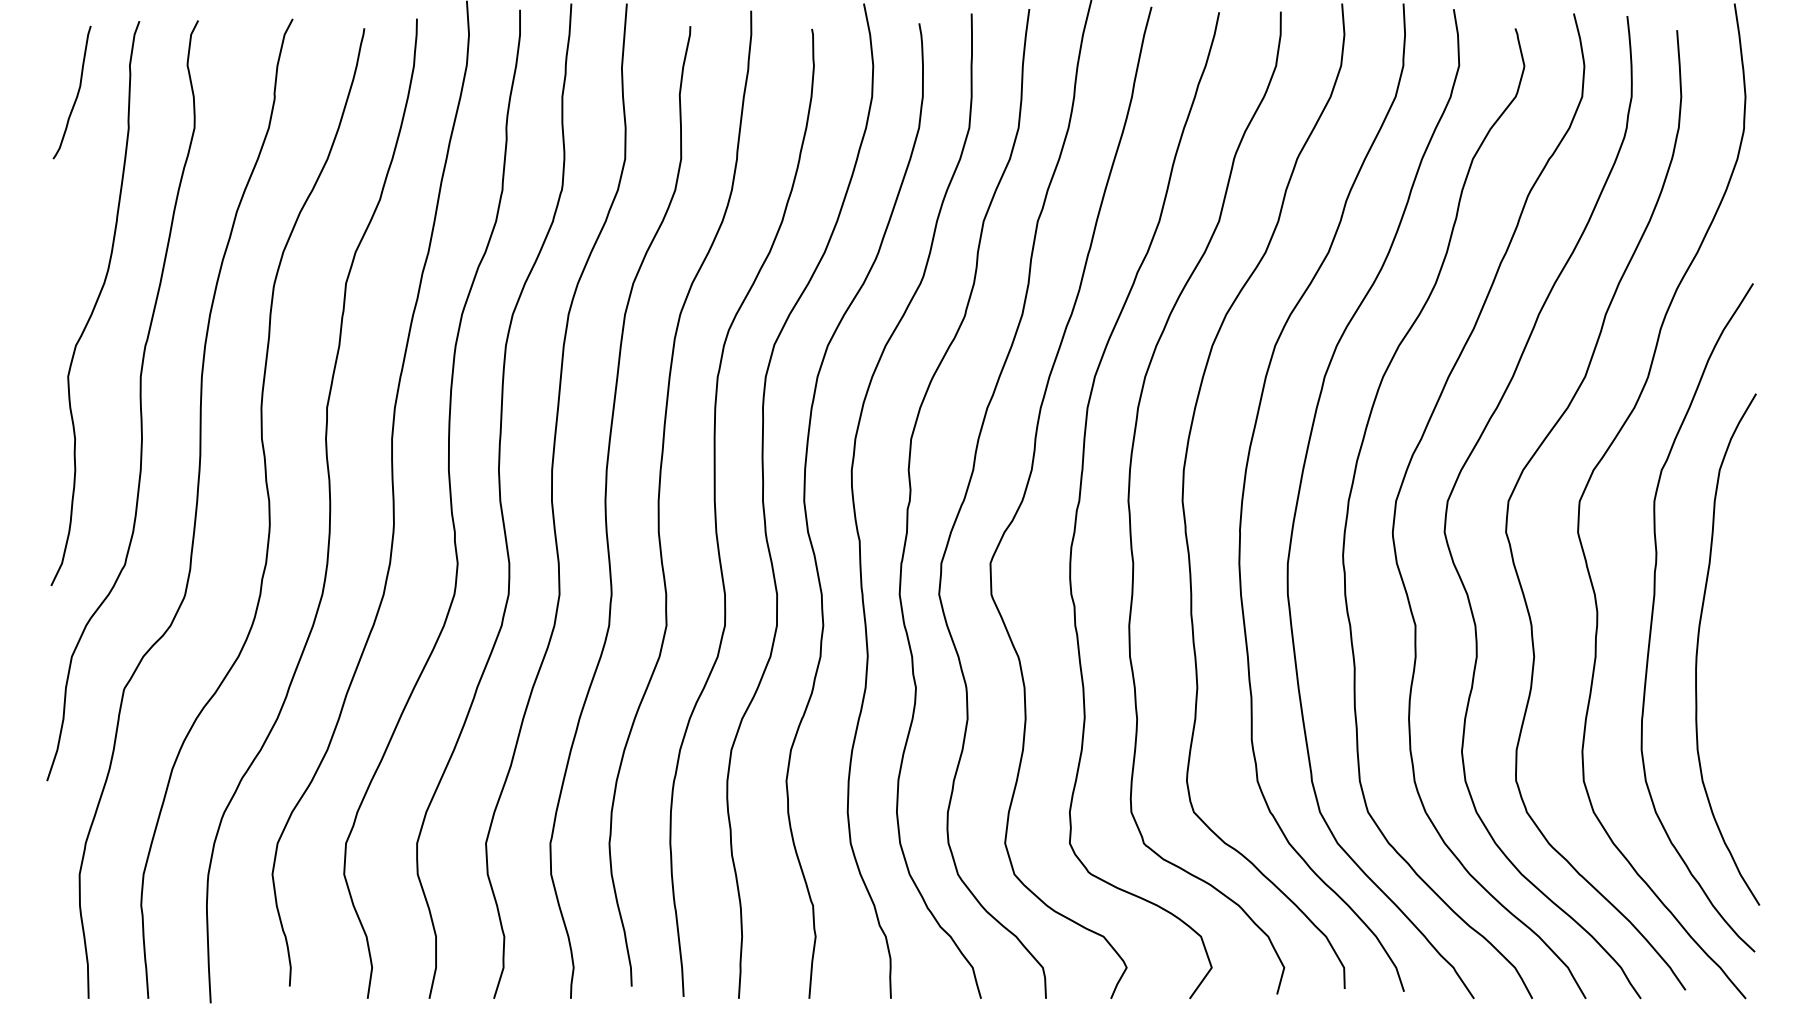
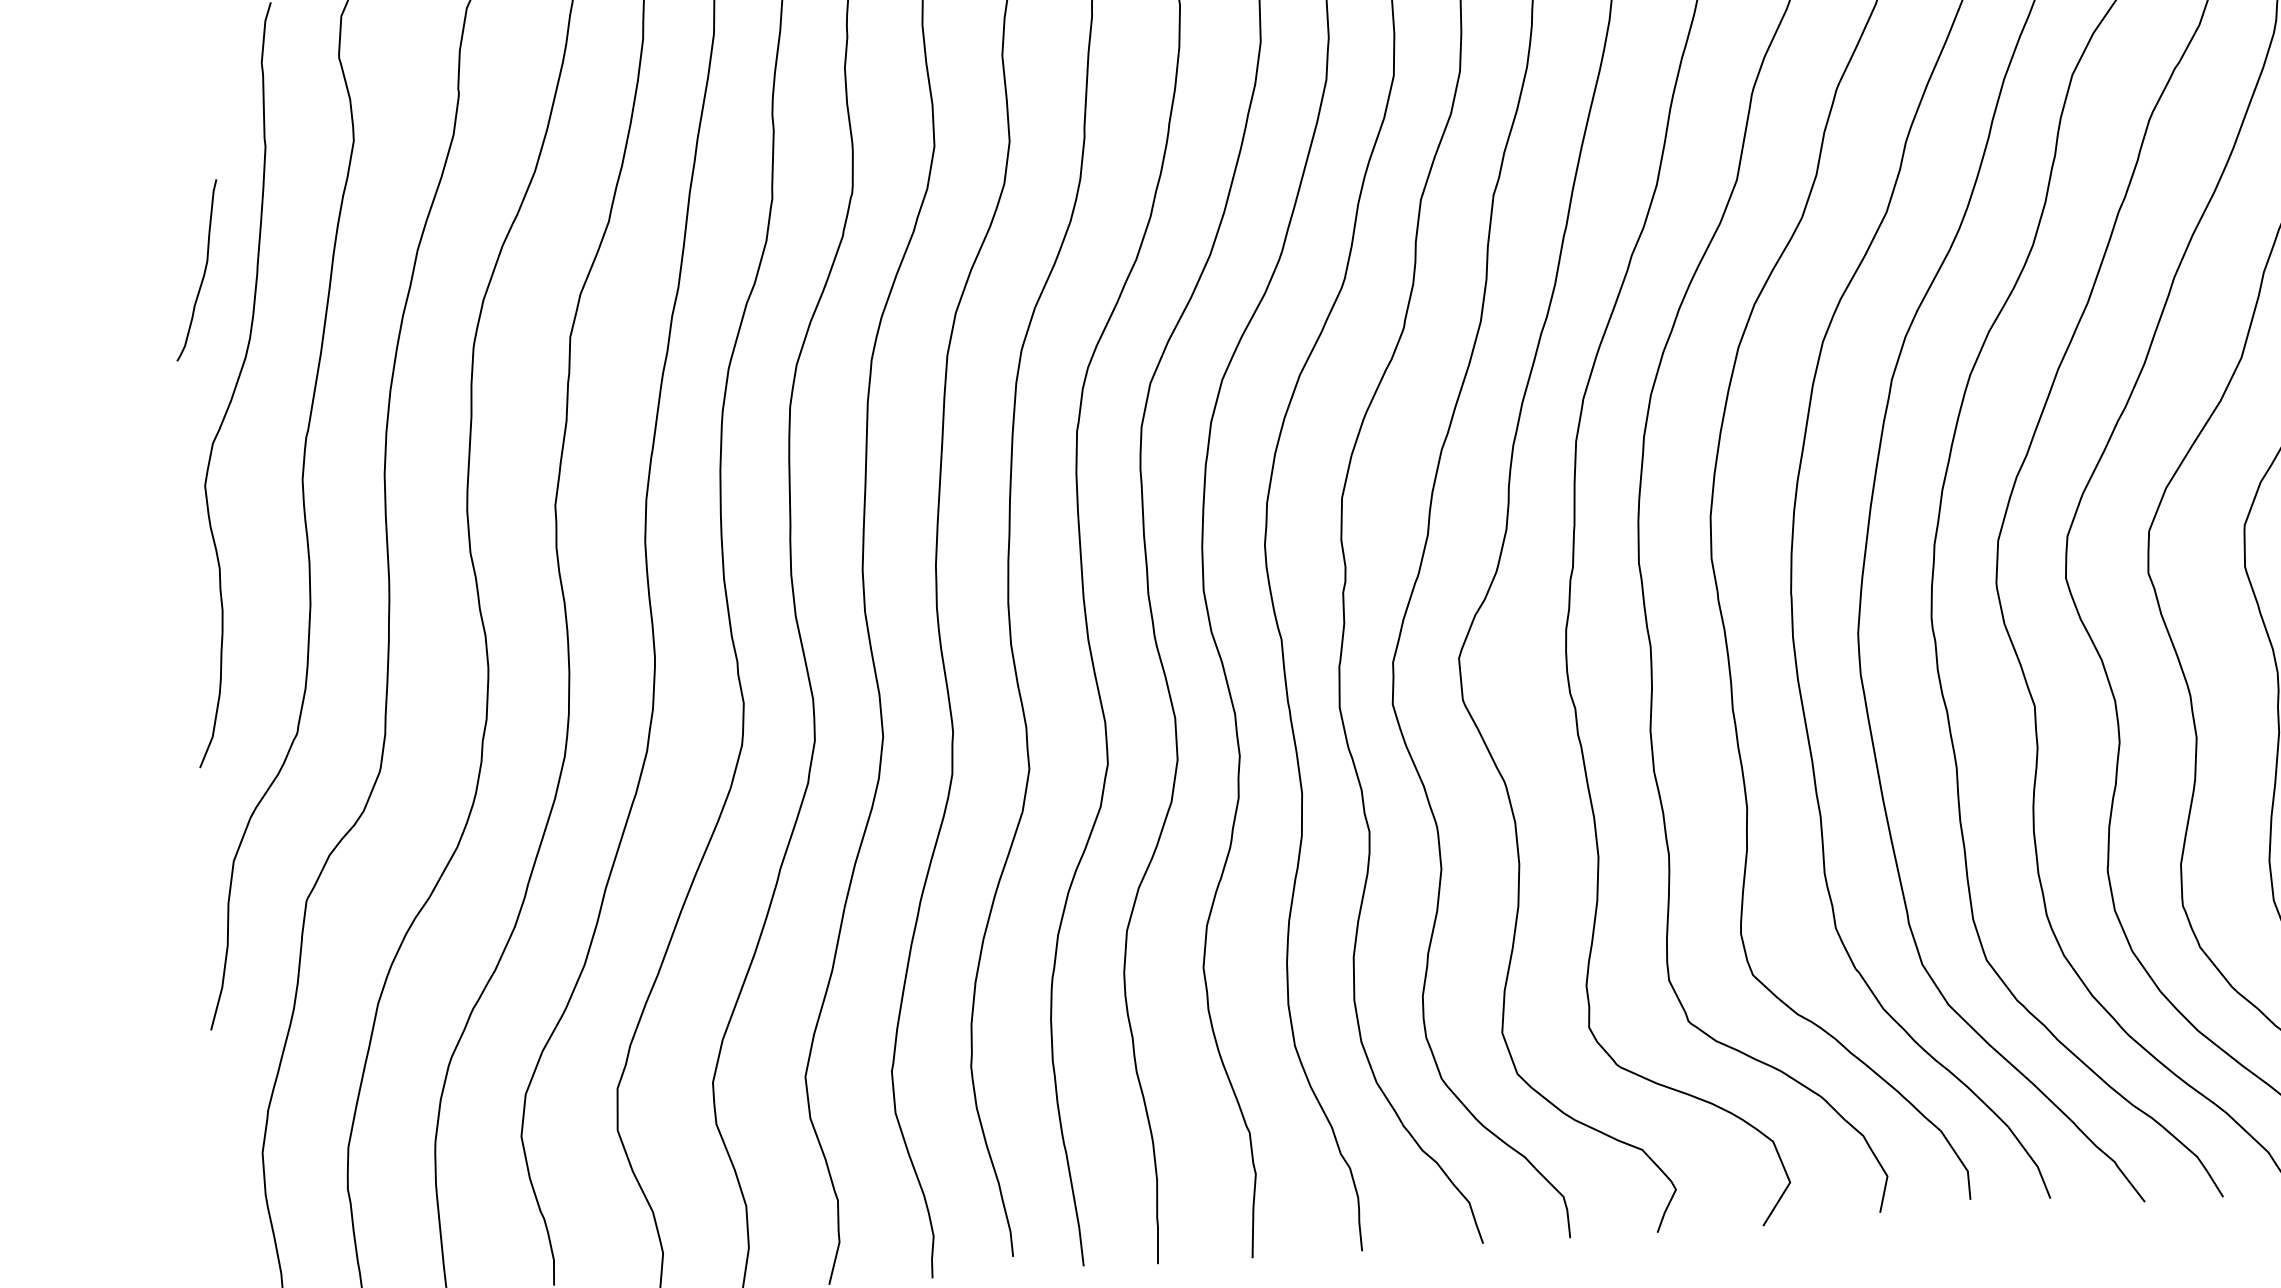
curve: (76, 94) -> (202, 272), moved

